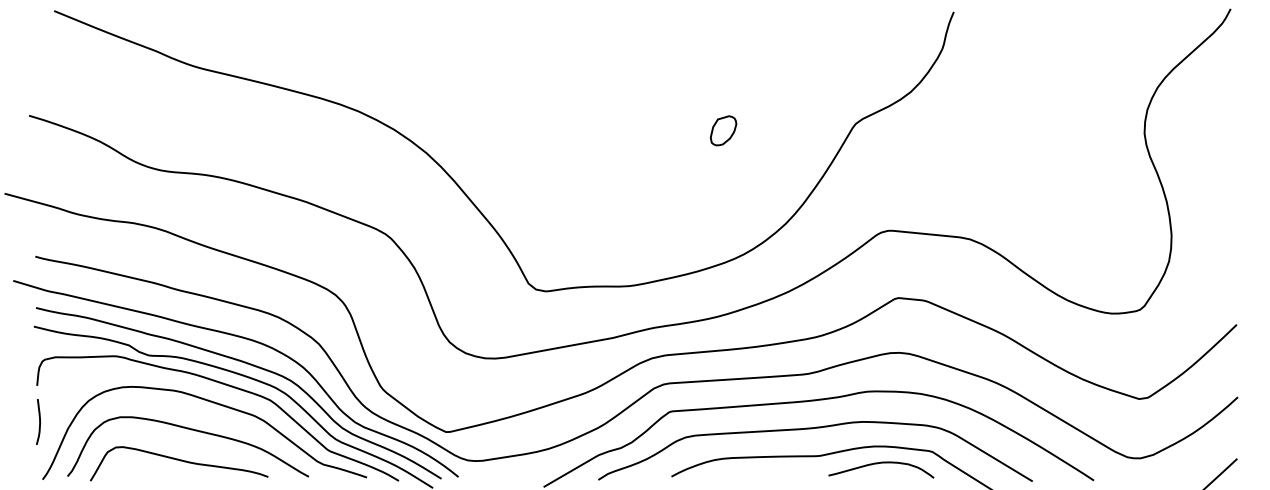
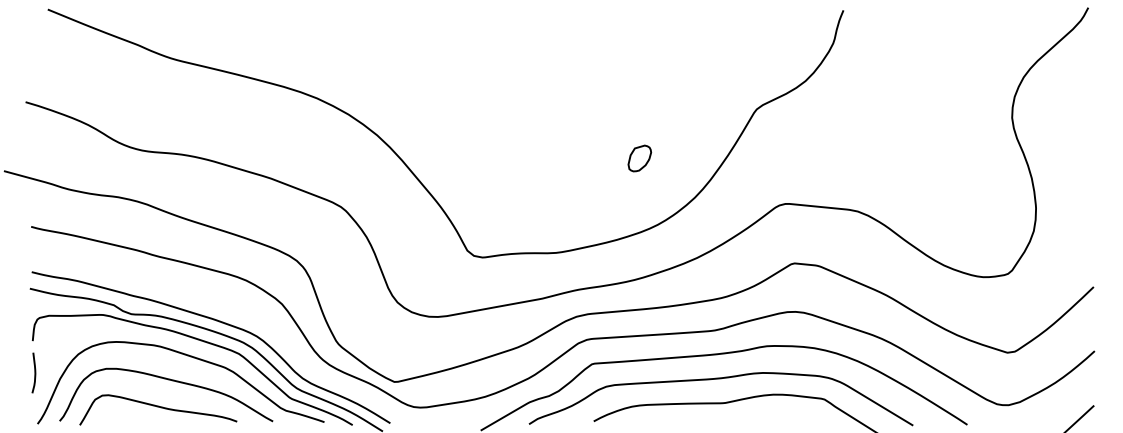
part: (723, 130) -> (639, 158), moved
curve: (246, 339) -> (217, 300), removed
curve: (880, 464) -> (778, 410), removed

